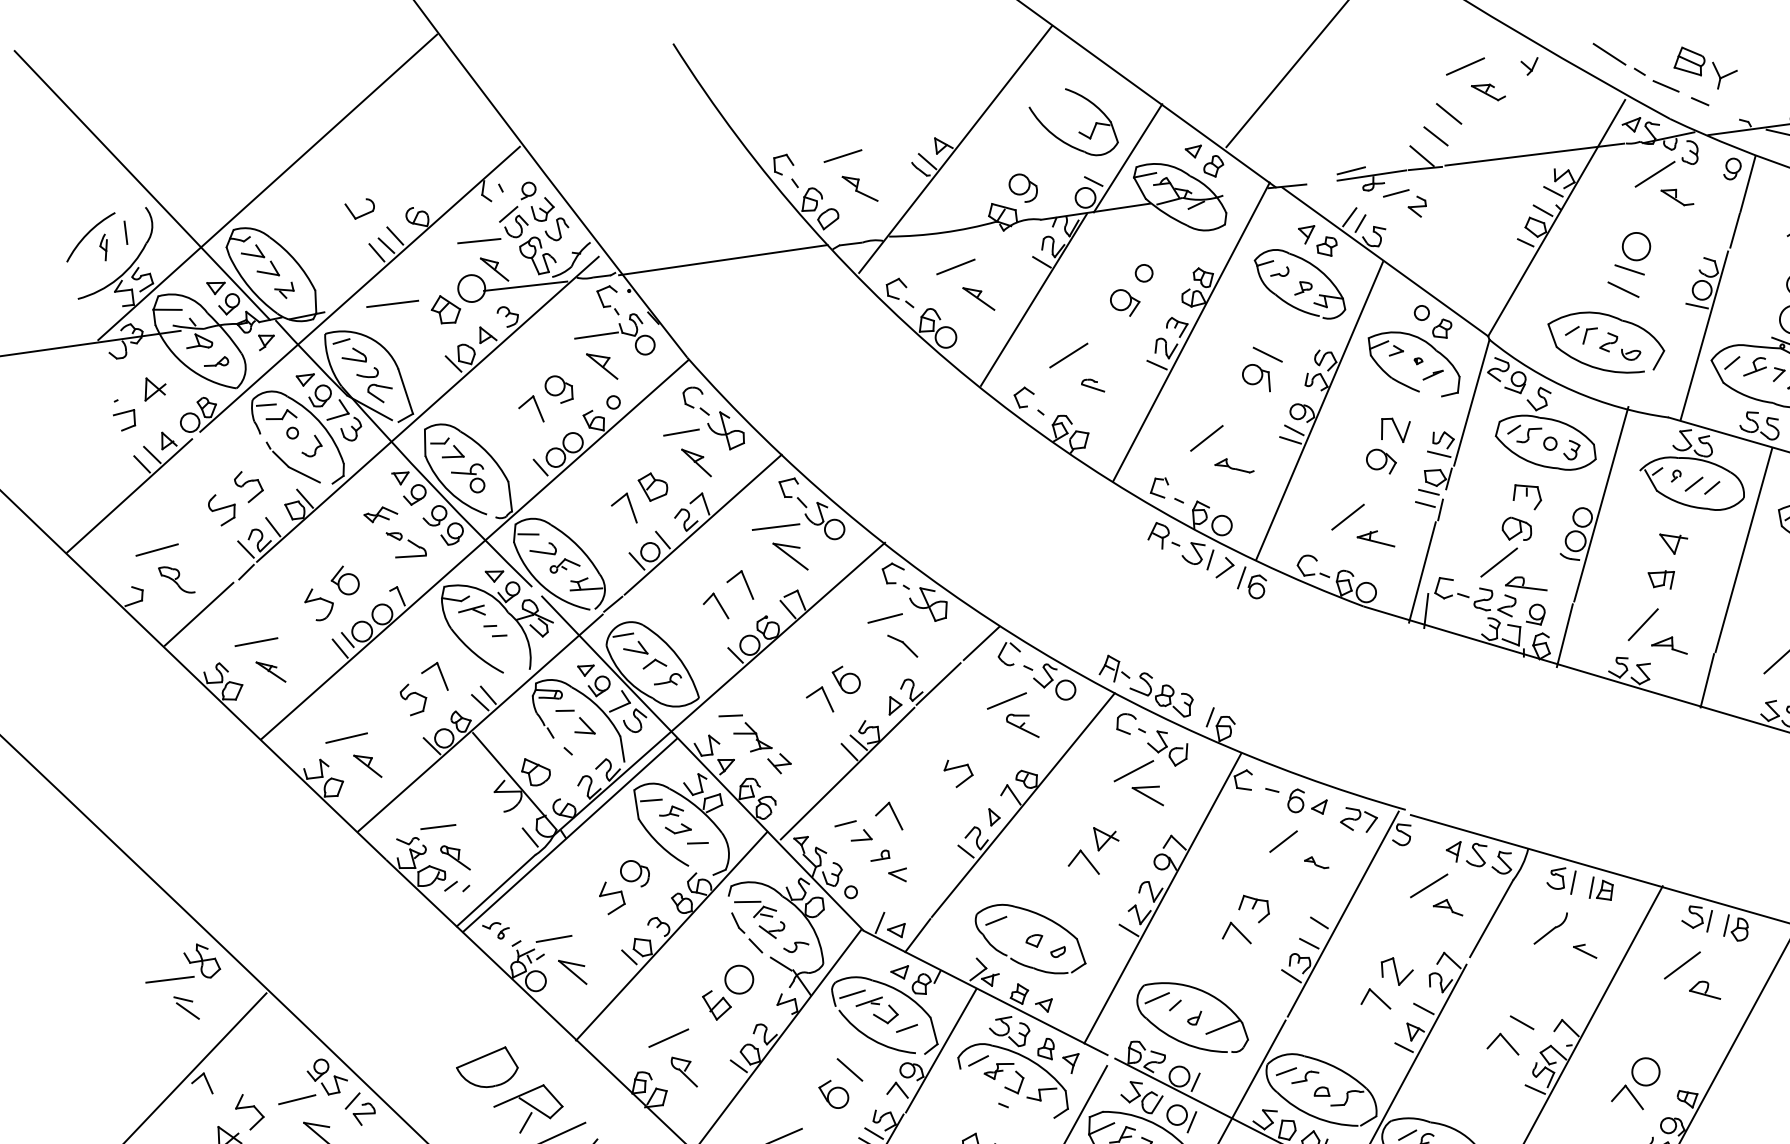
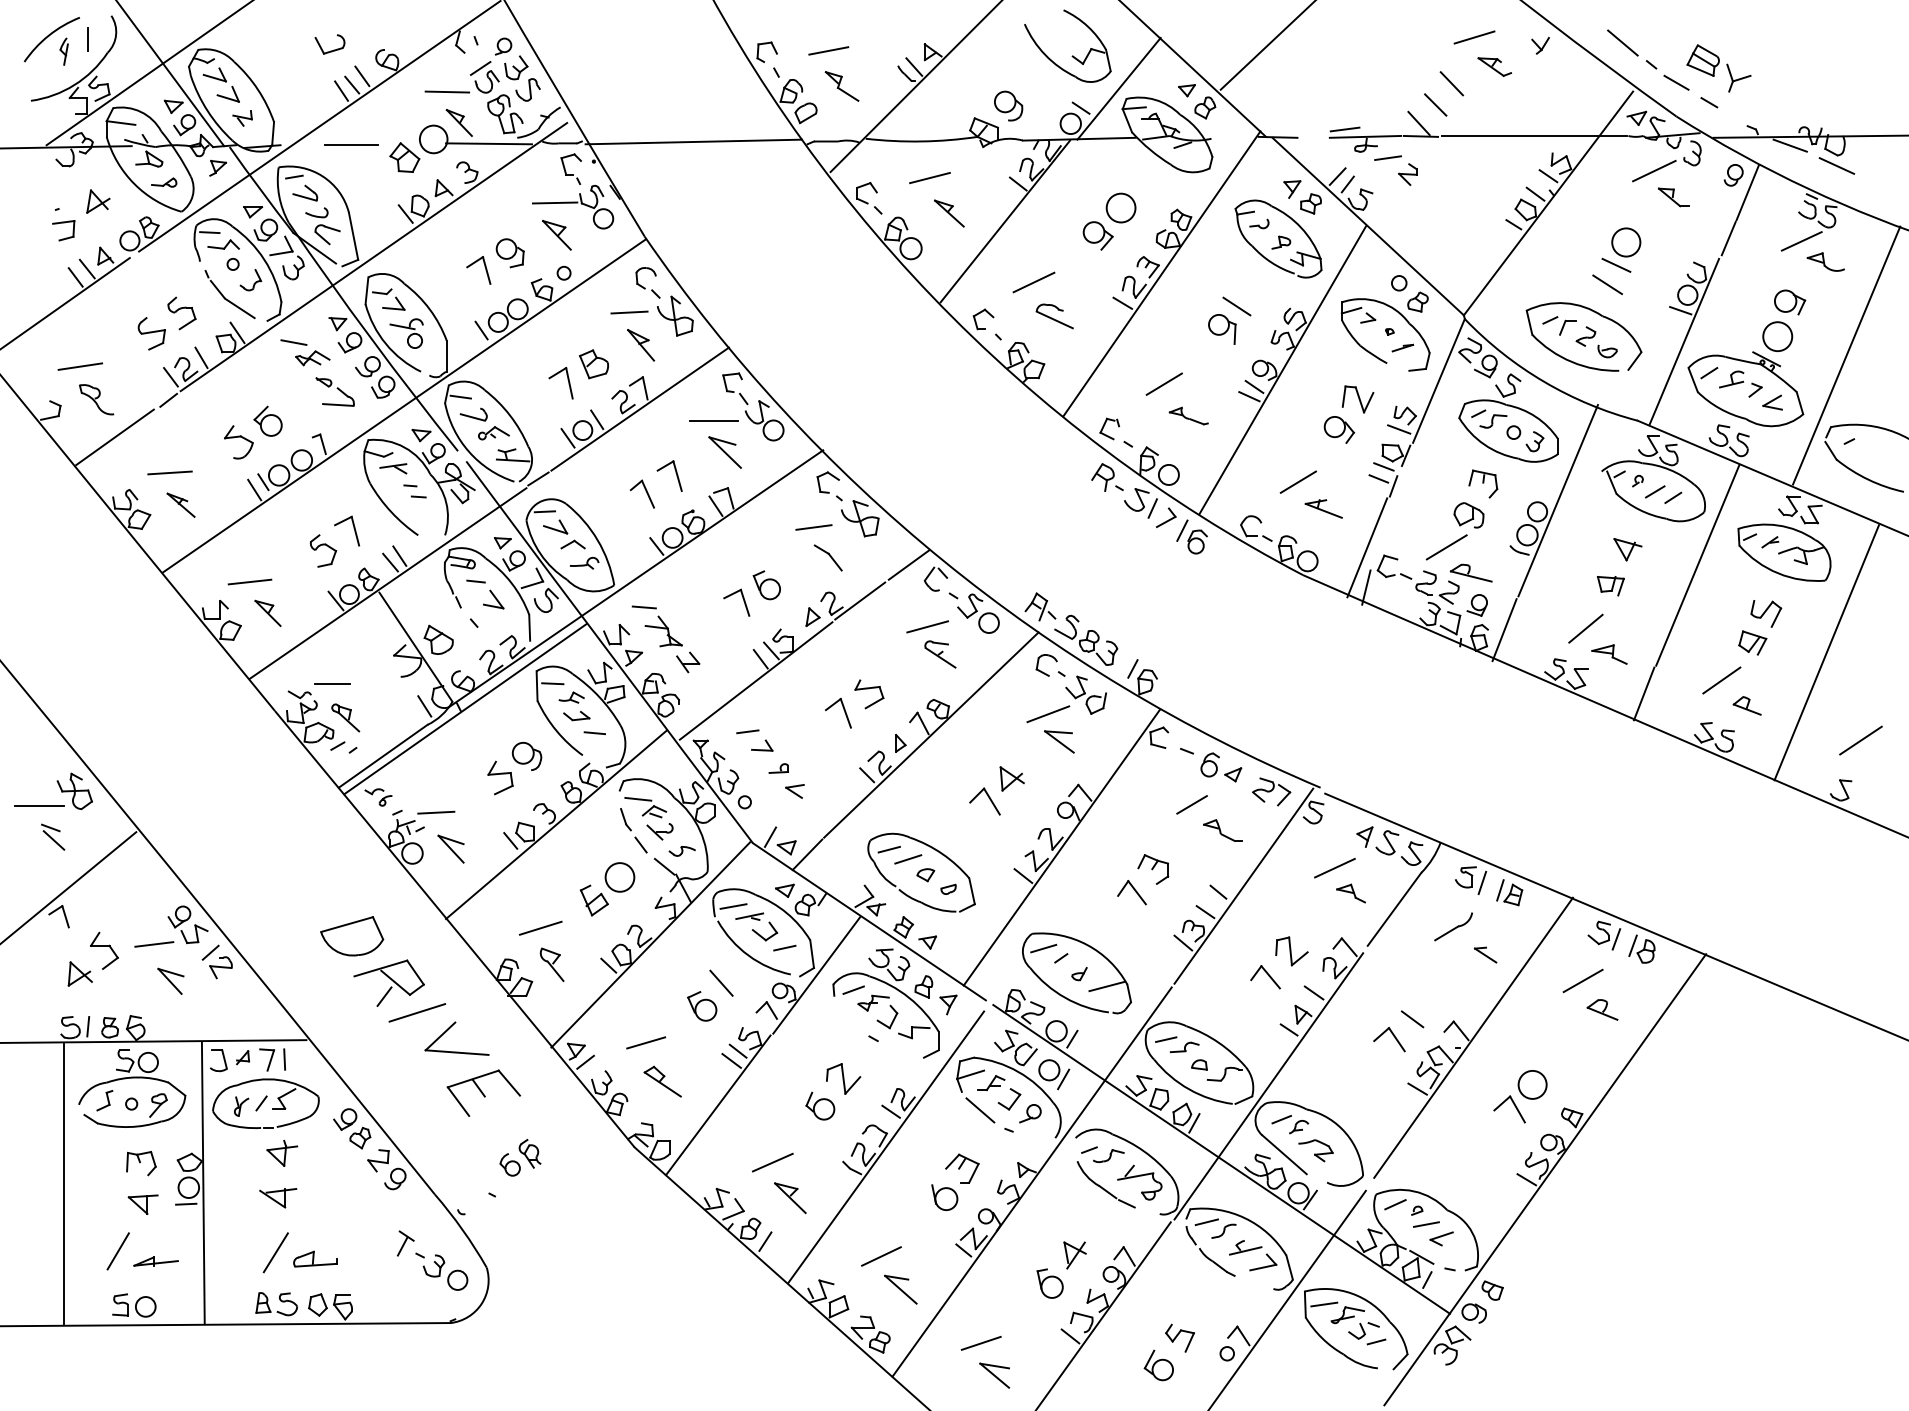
circle: (1143, 272) -> (1120, 207), size x1.67
part: (1092, 386) -> (1054, 316), size x1.67
line: (360, 501) -> (293, 342), added
part: (888, 817) -> (838, 713), moved
part: (1316, 862) -> (1222, 830), size x1.67
line: (1016, 928) -> (908, 859), added

